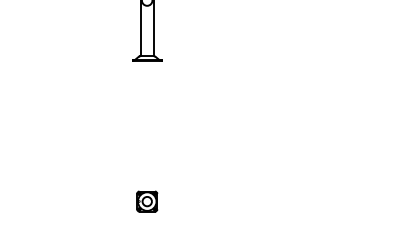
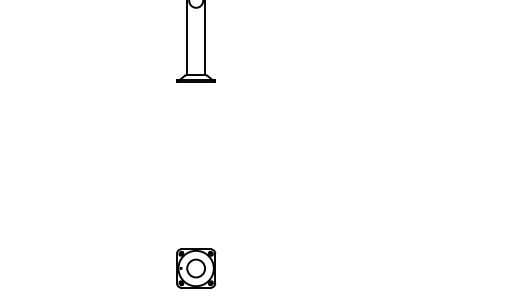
part: (147, 201) -> (196, 268), size x1.43

